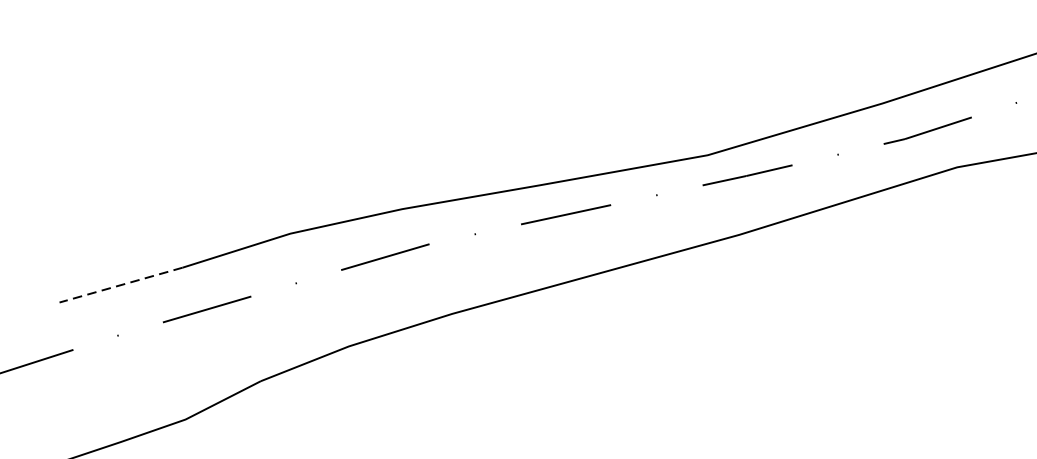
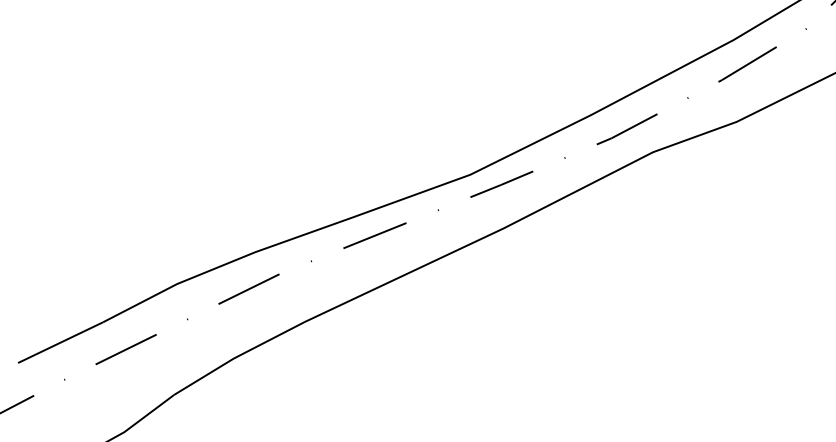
line: (120, 284) -> (60, 342), dashed -> solid

